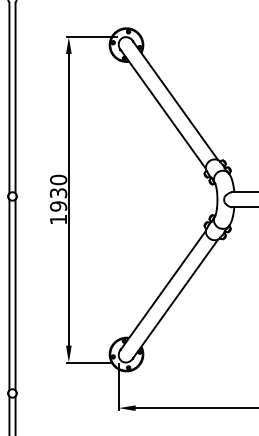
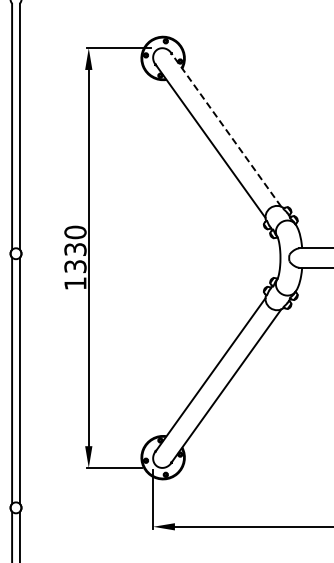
line: (175, 100) -> (226, 129), solid -> dashed
text: (58, 206) -> (75, 266), 1930 -> 1330

